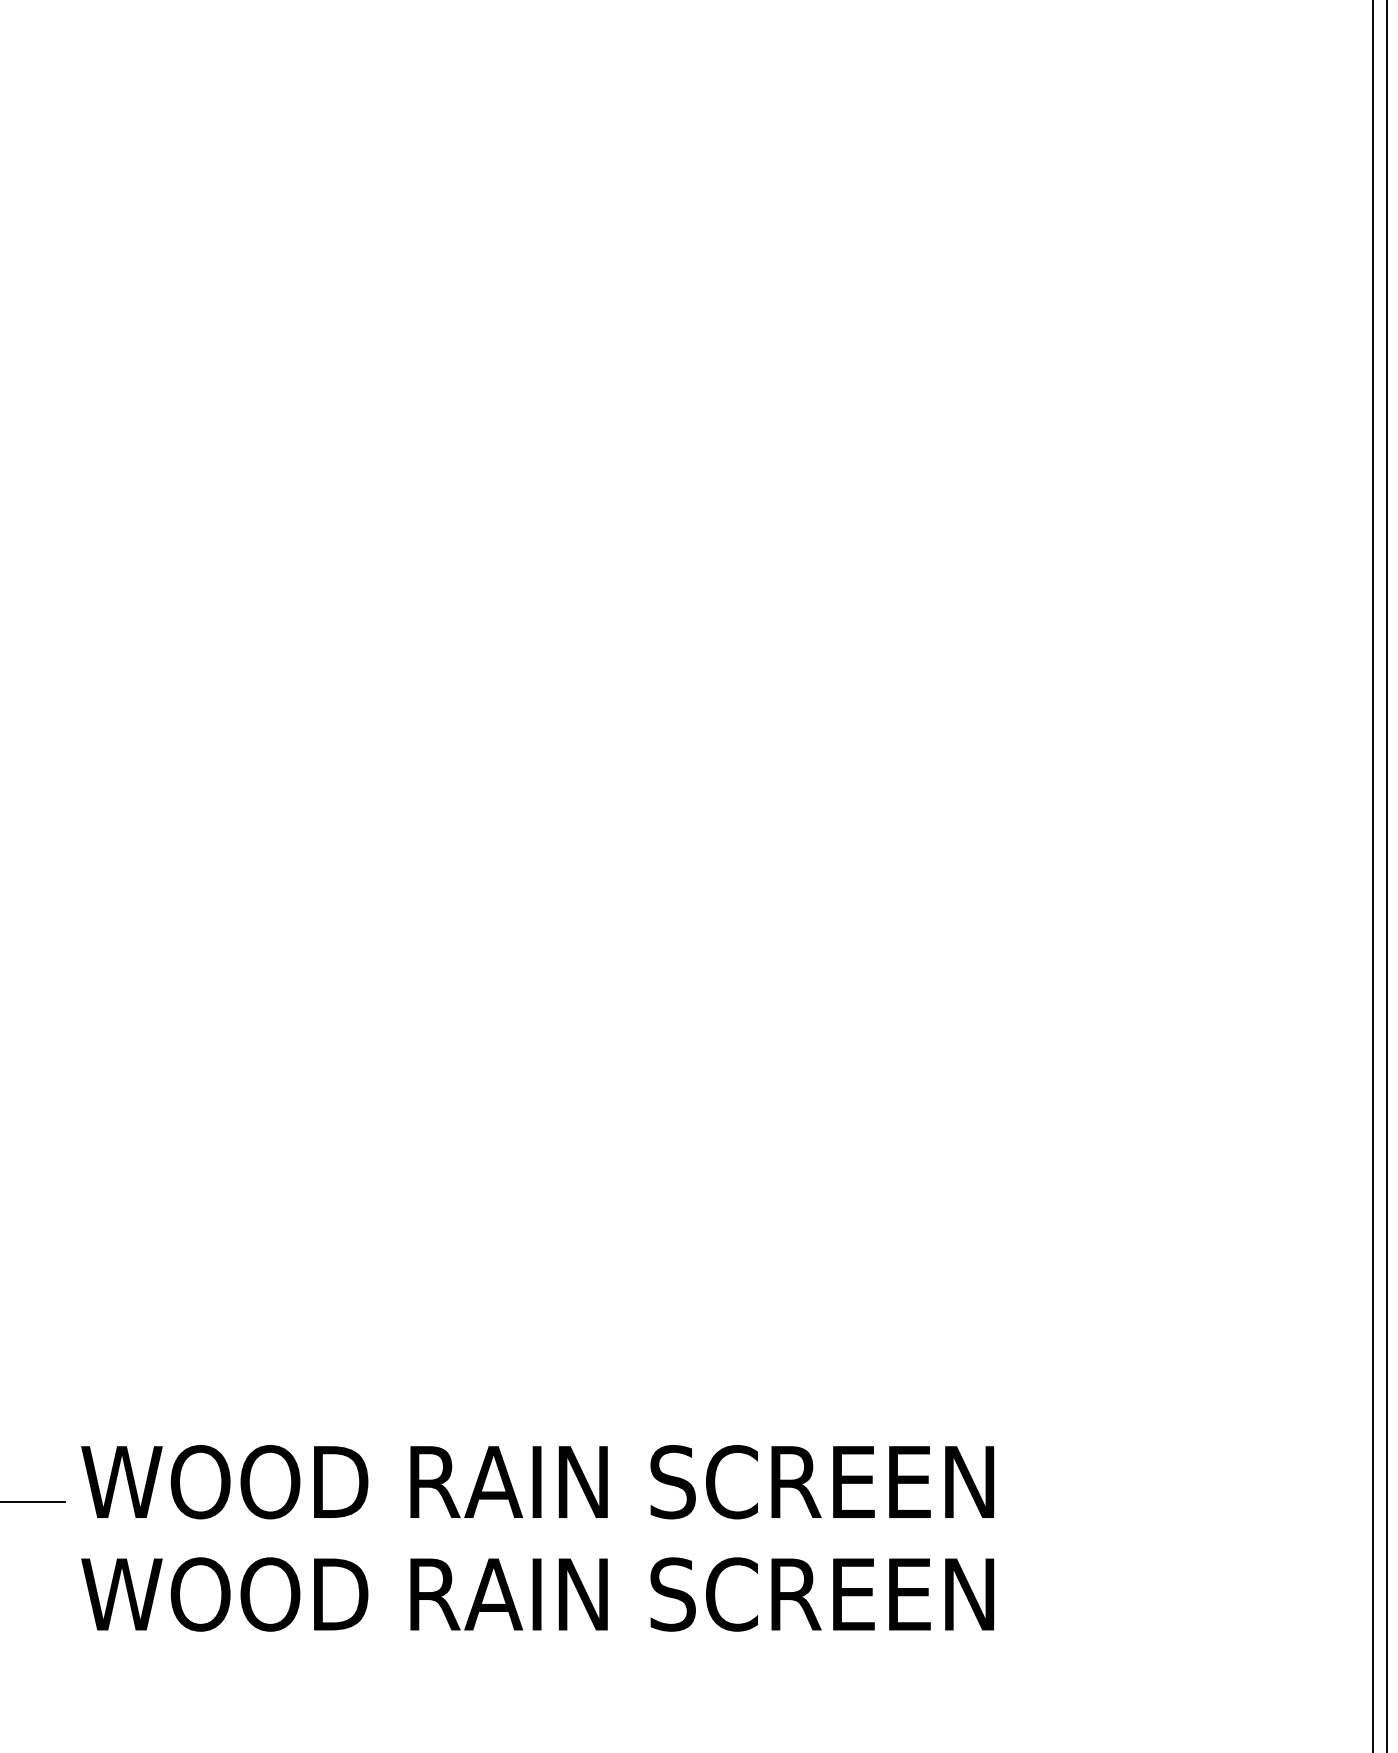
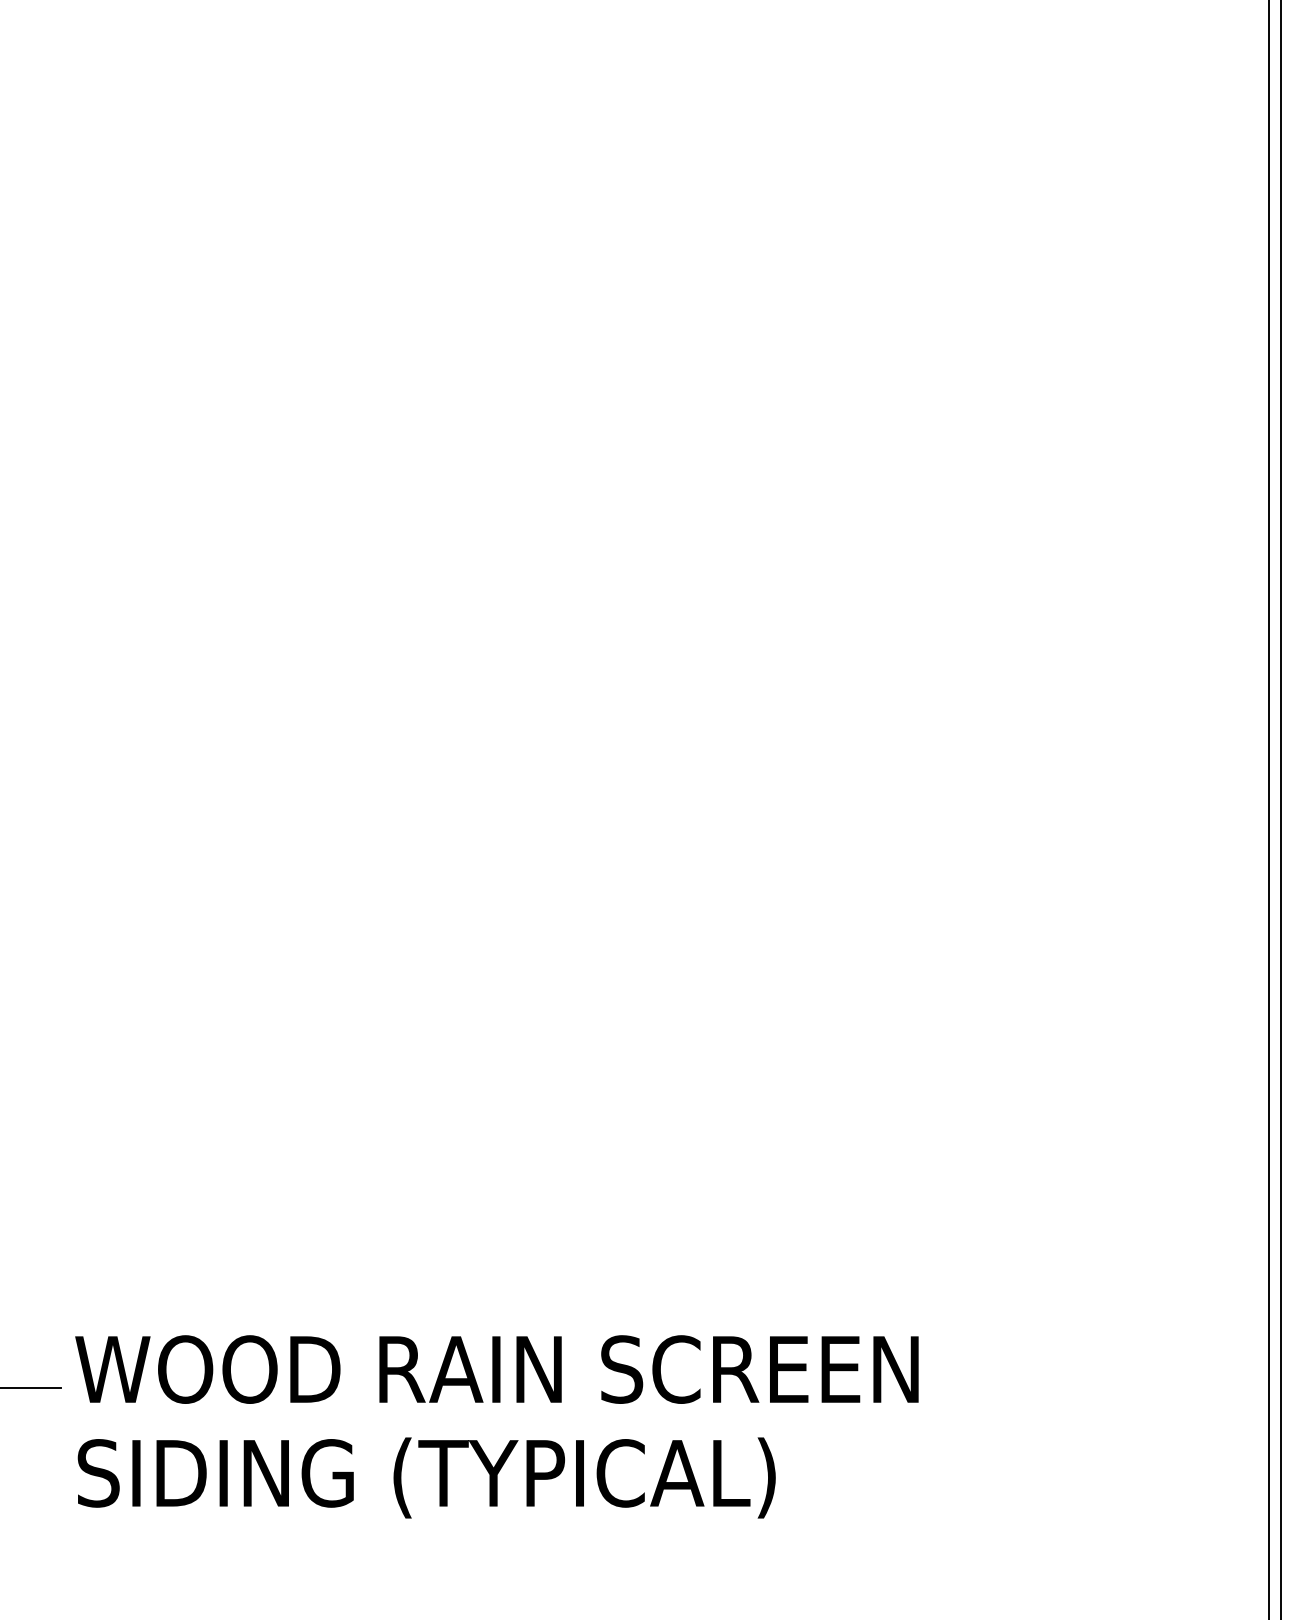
text: (537, 1599) -> (496, 1477), WOOD RAIN SCREEN -> SIDING (TYPICAL)

